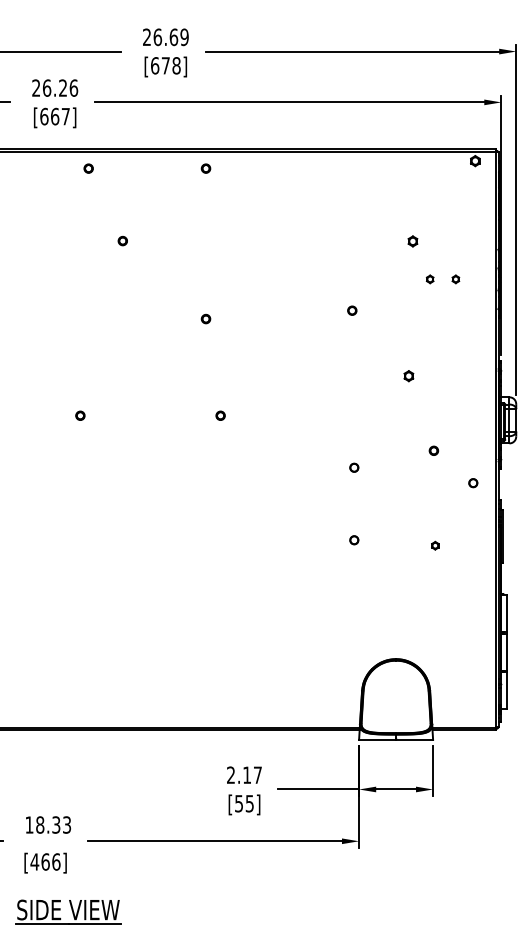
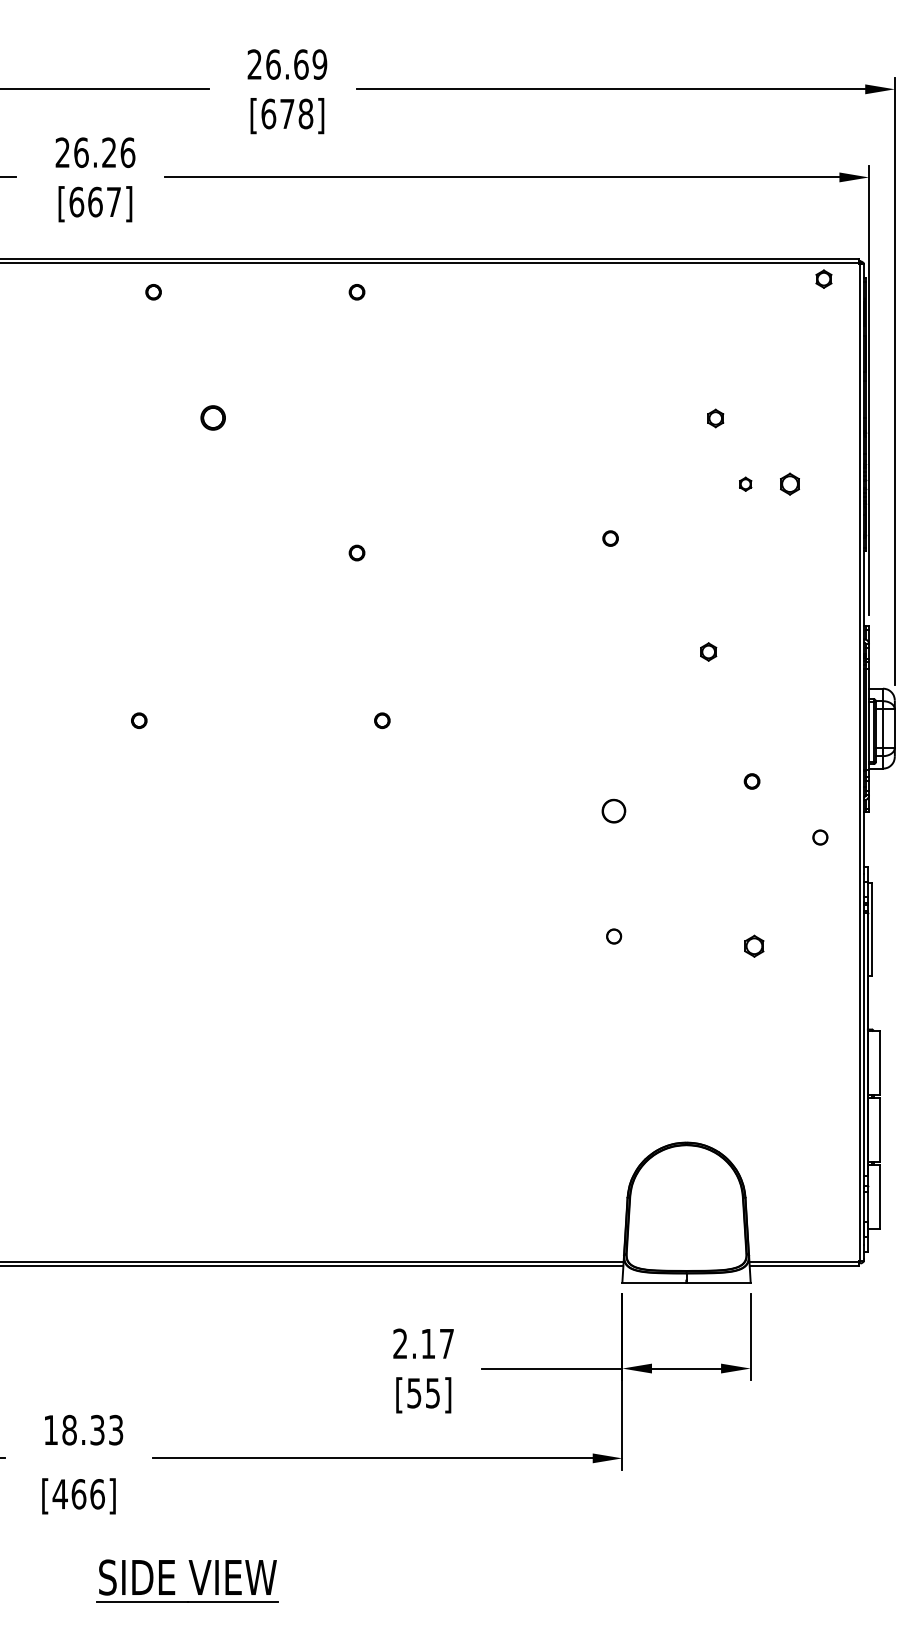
part: (122, 240) -> (212, 416), size x1.6
part: (455, 279) -> (789, 484), size x1.6
part: (354, 467) -> (614, 810), size x1.6
part: (435, 545) -> (754, 945), size x1.6
part: (68, 911) -> (187, 1580), moved

